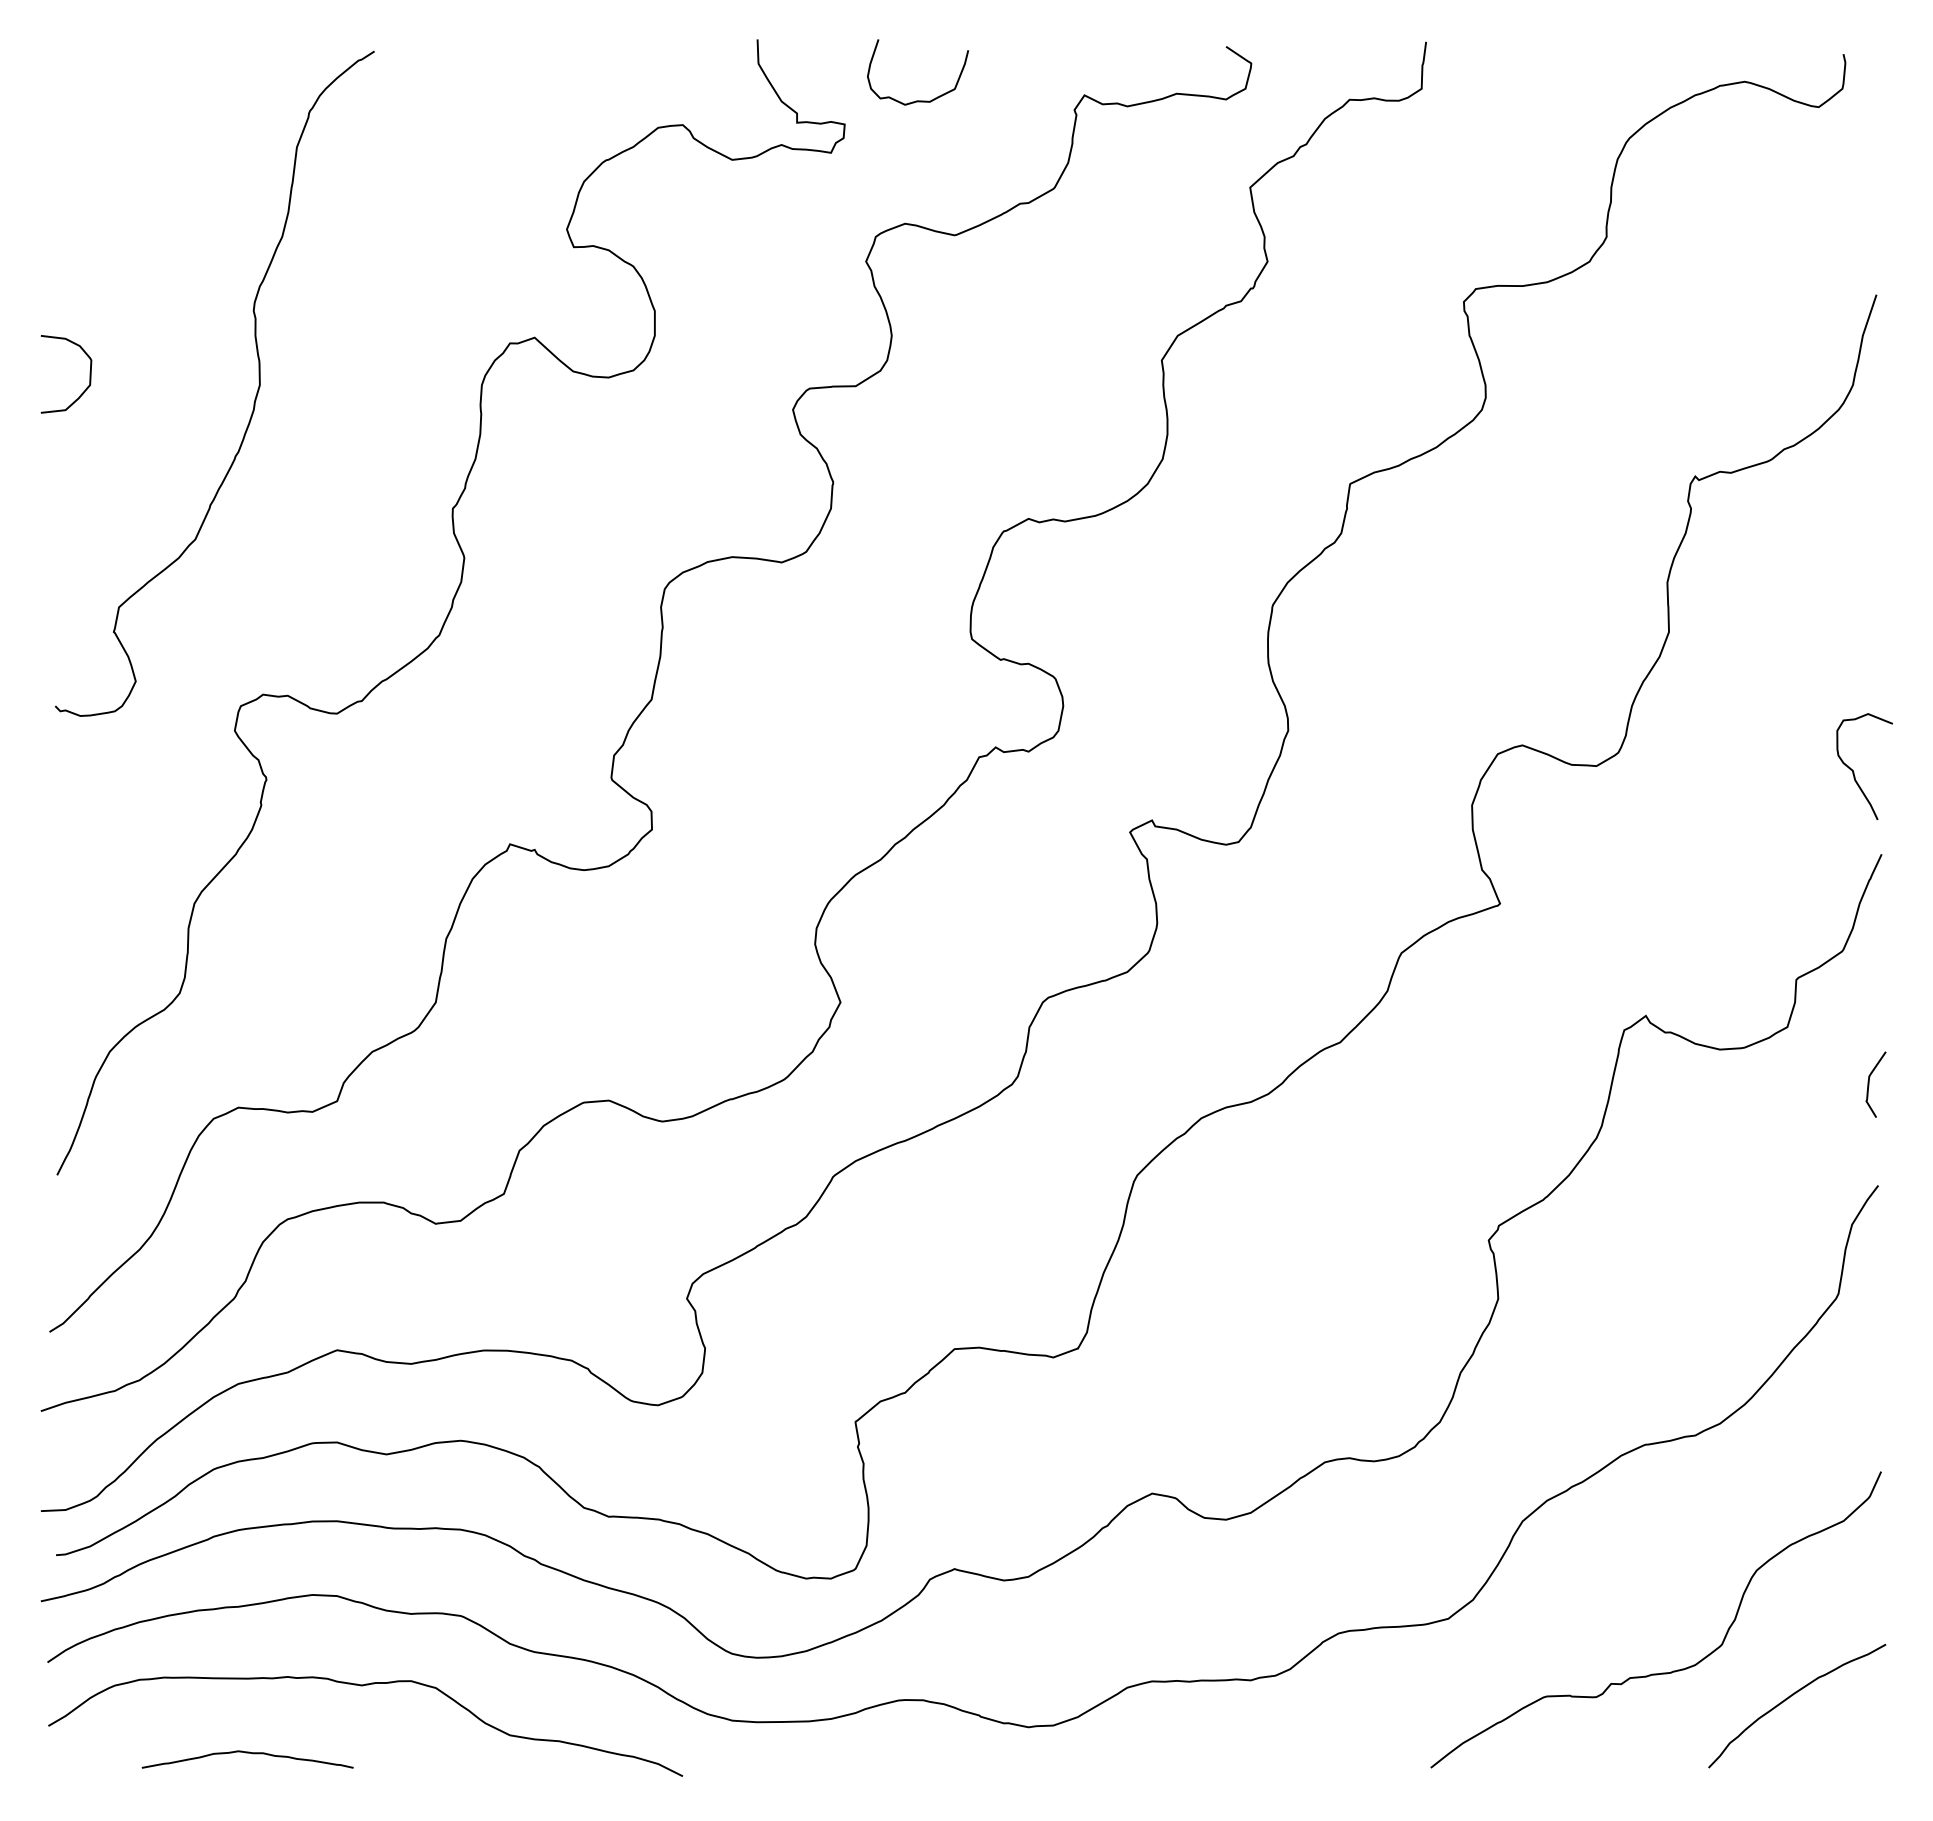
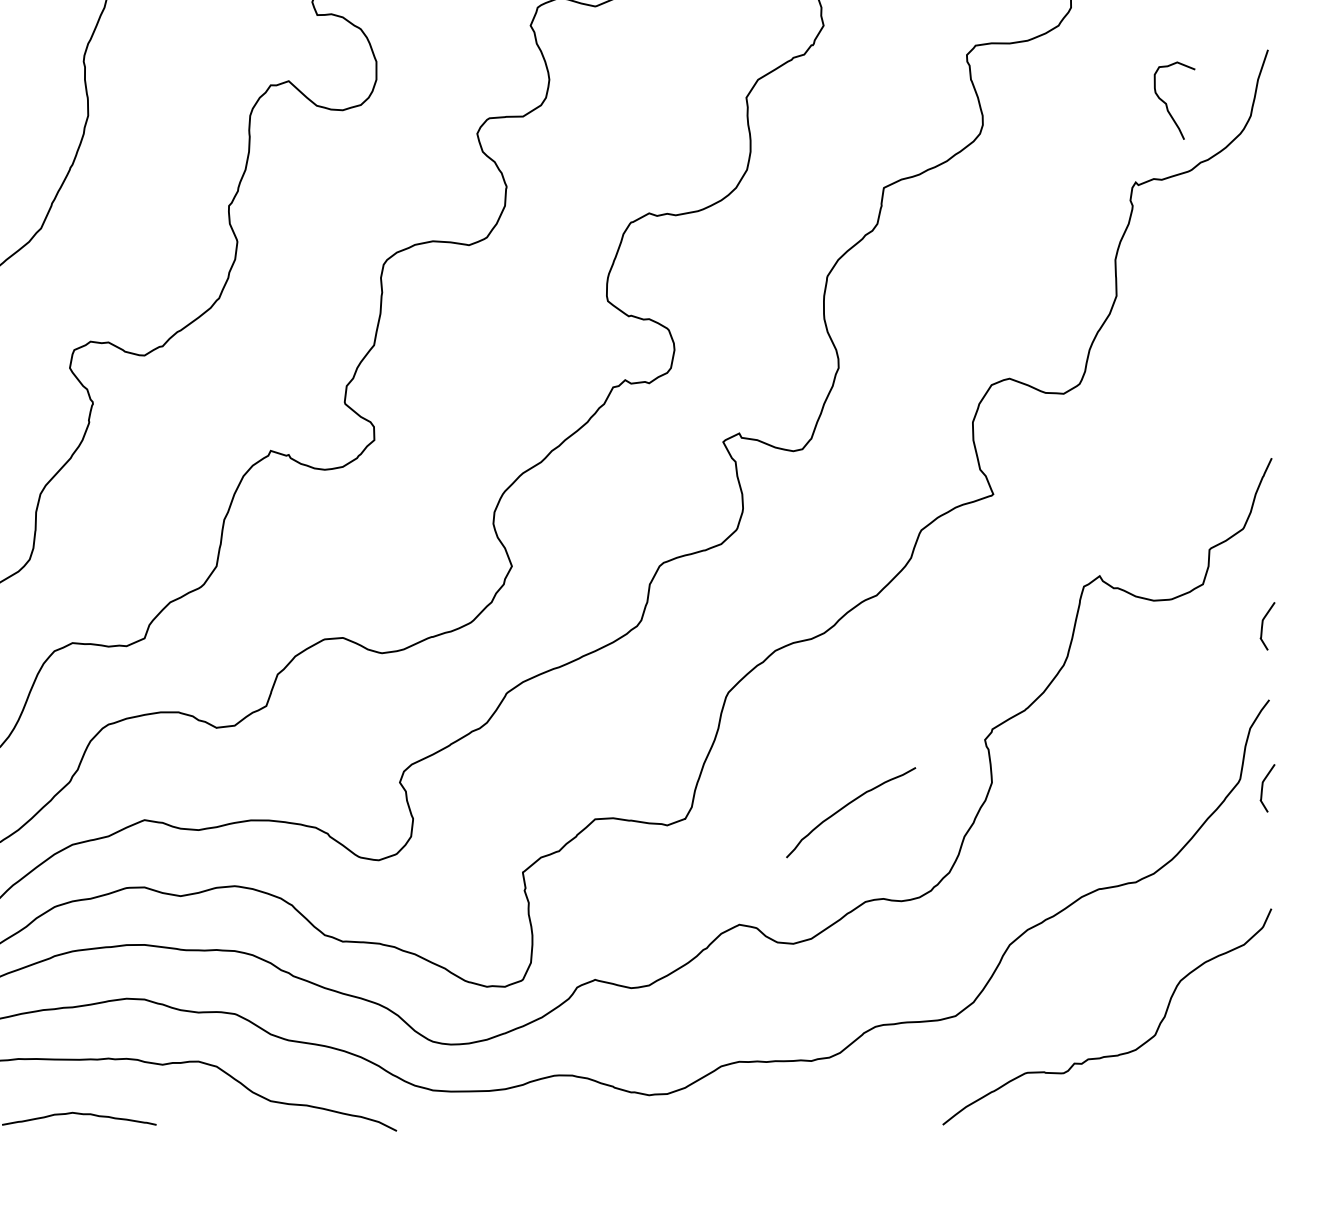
curve: (1854, 772) -> (1167, 105), moved
curve: (1869, 1306) -> (1262, 788), added
curve: (1792, 1696) -> (847, 805), moved

